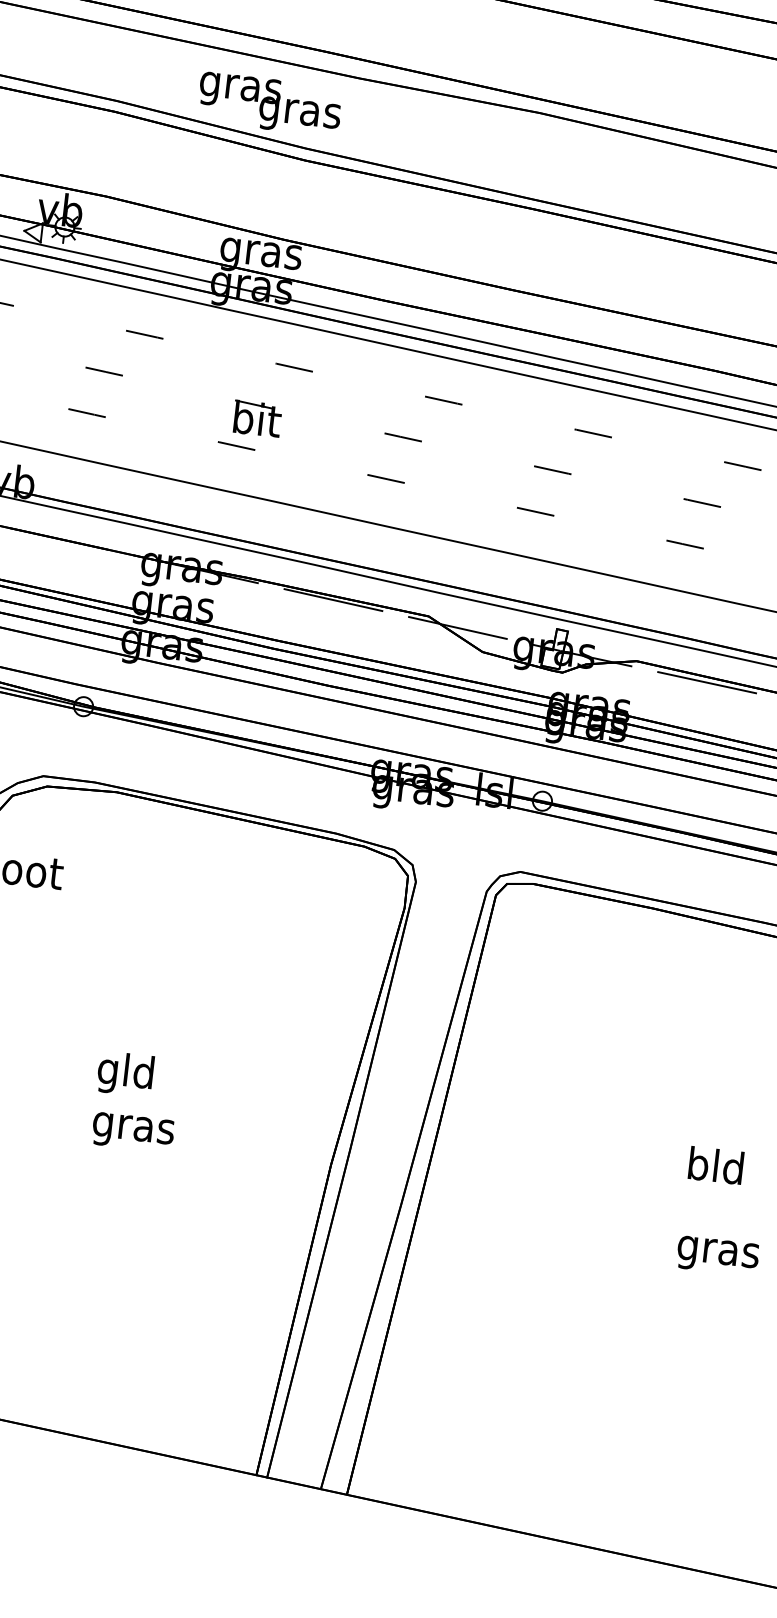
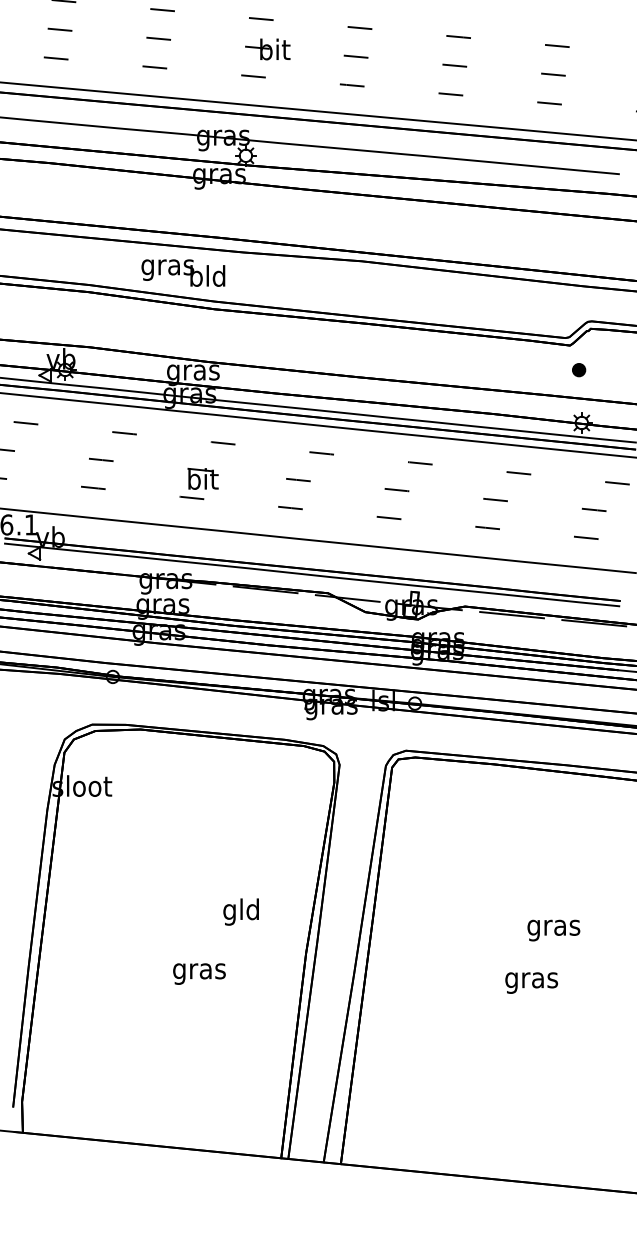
text: (299, 111) -> (207, 278), gras -> bld
text: (124, 1073) -> (240, 911), moved
text: (133, 1131) -> (199, 973), moved
text: (715, 1169) -> (553, 927), bld -> gras
text: (717, 1255) -> (531, 982), moved

